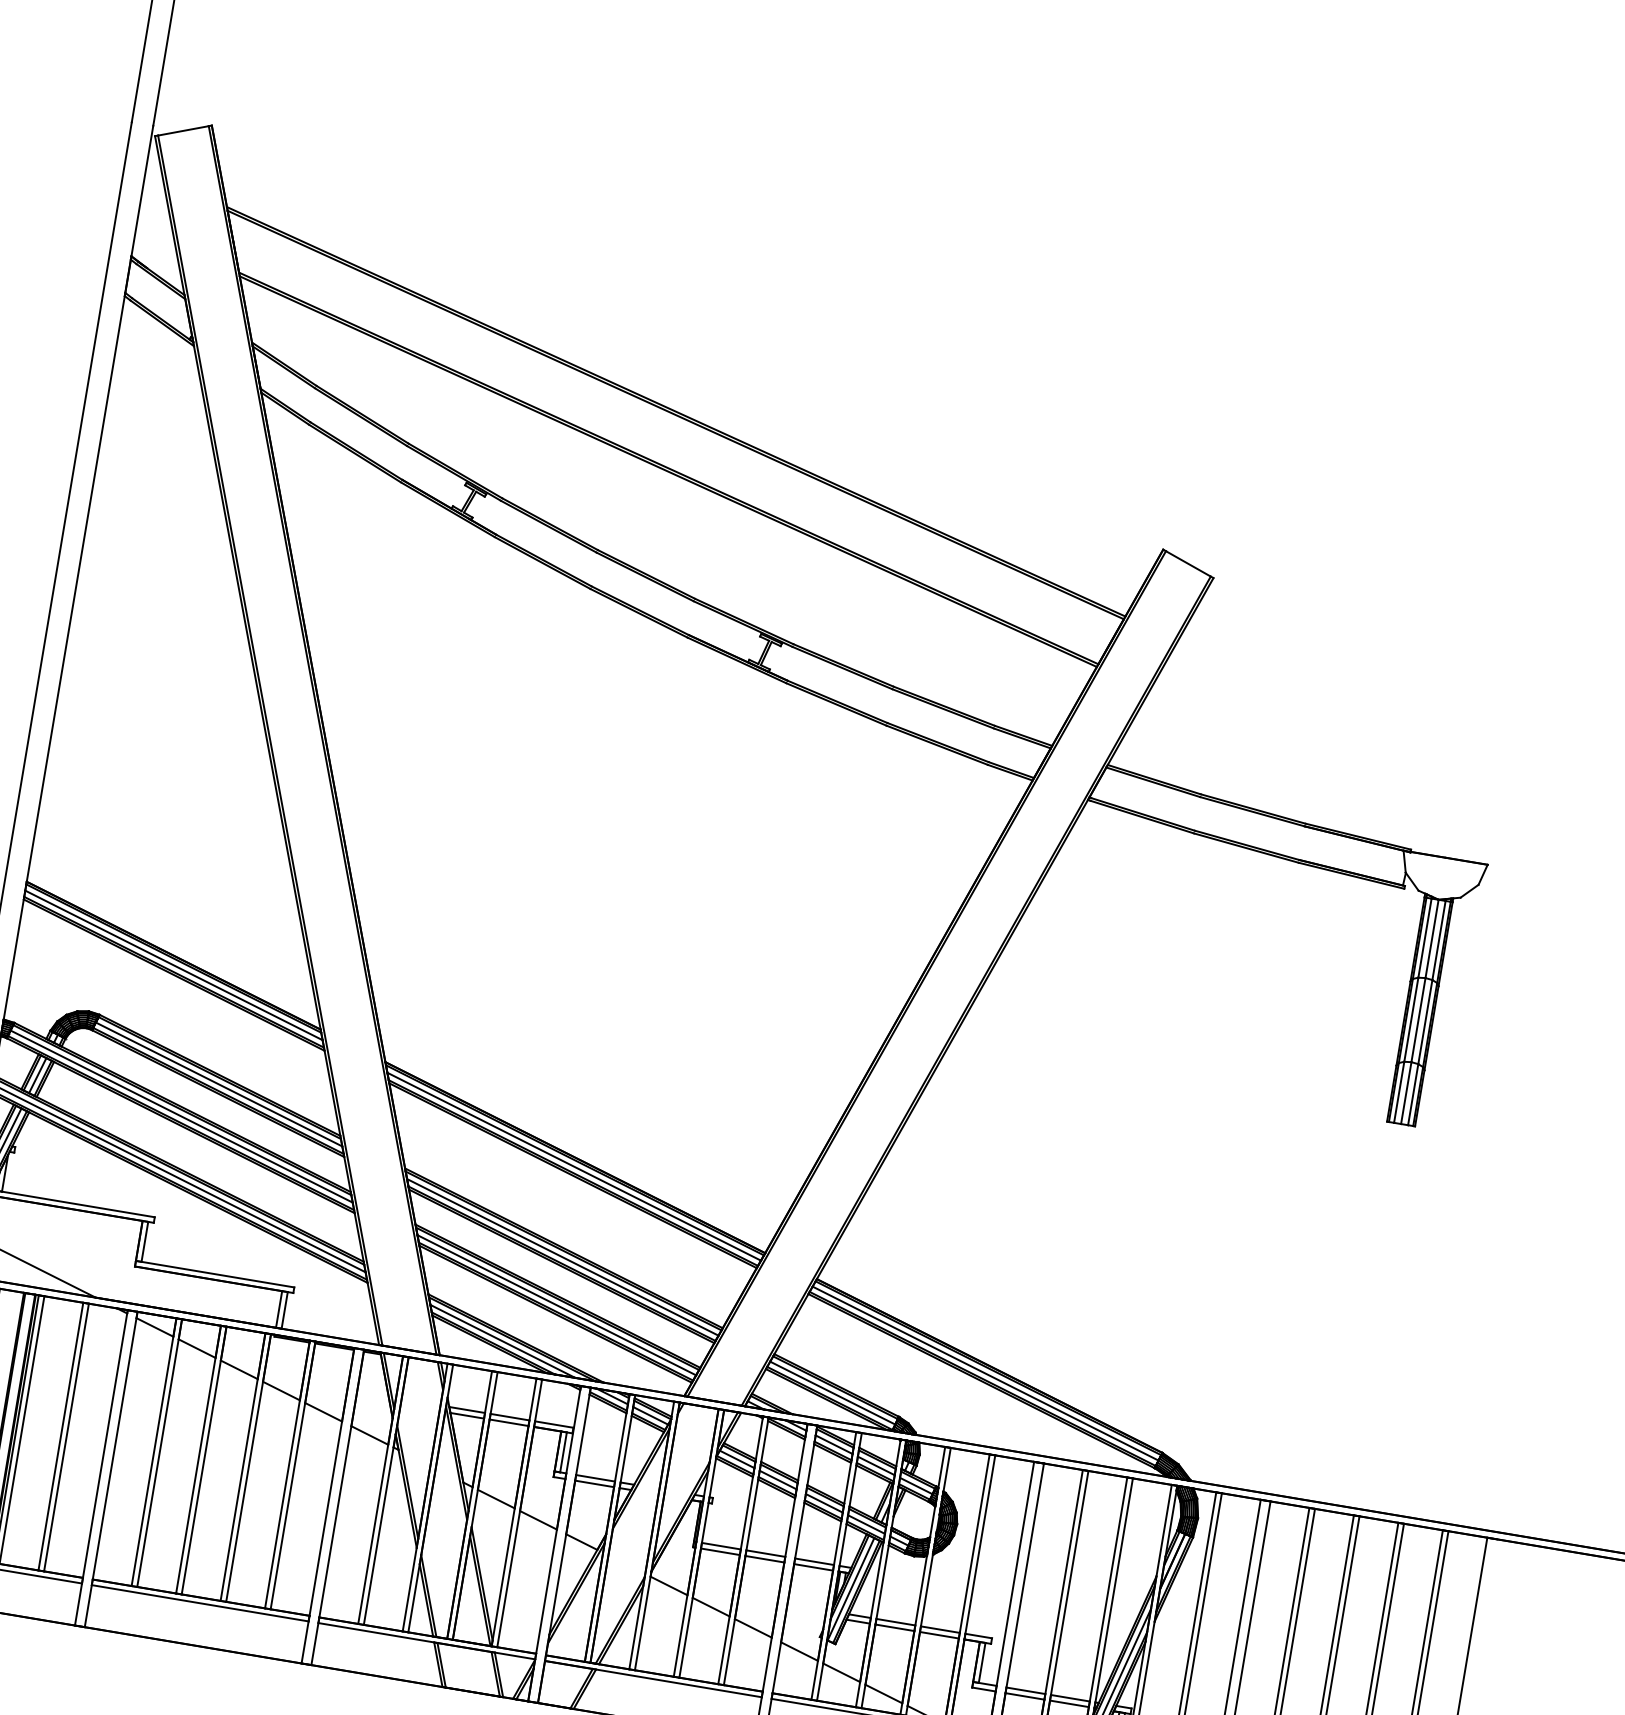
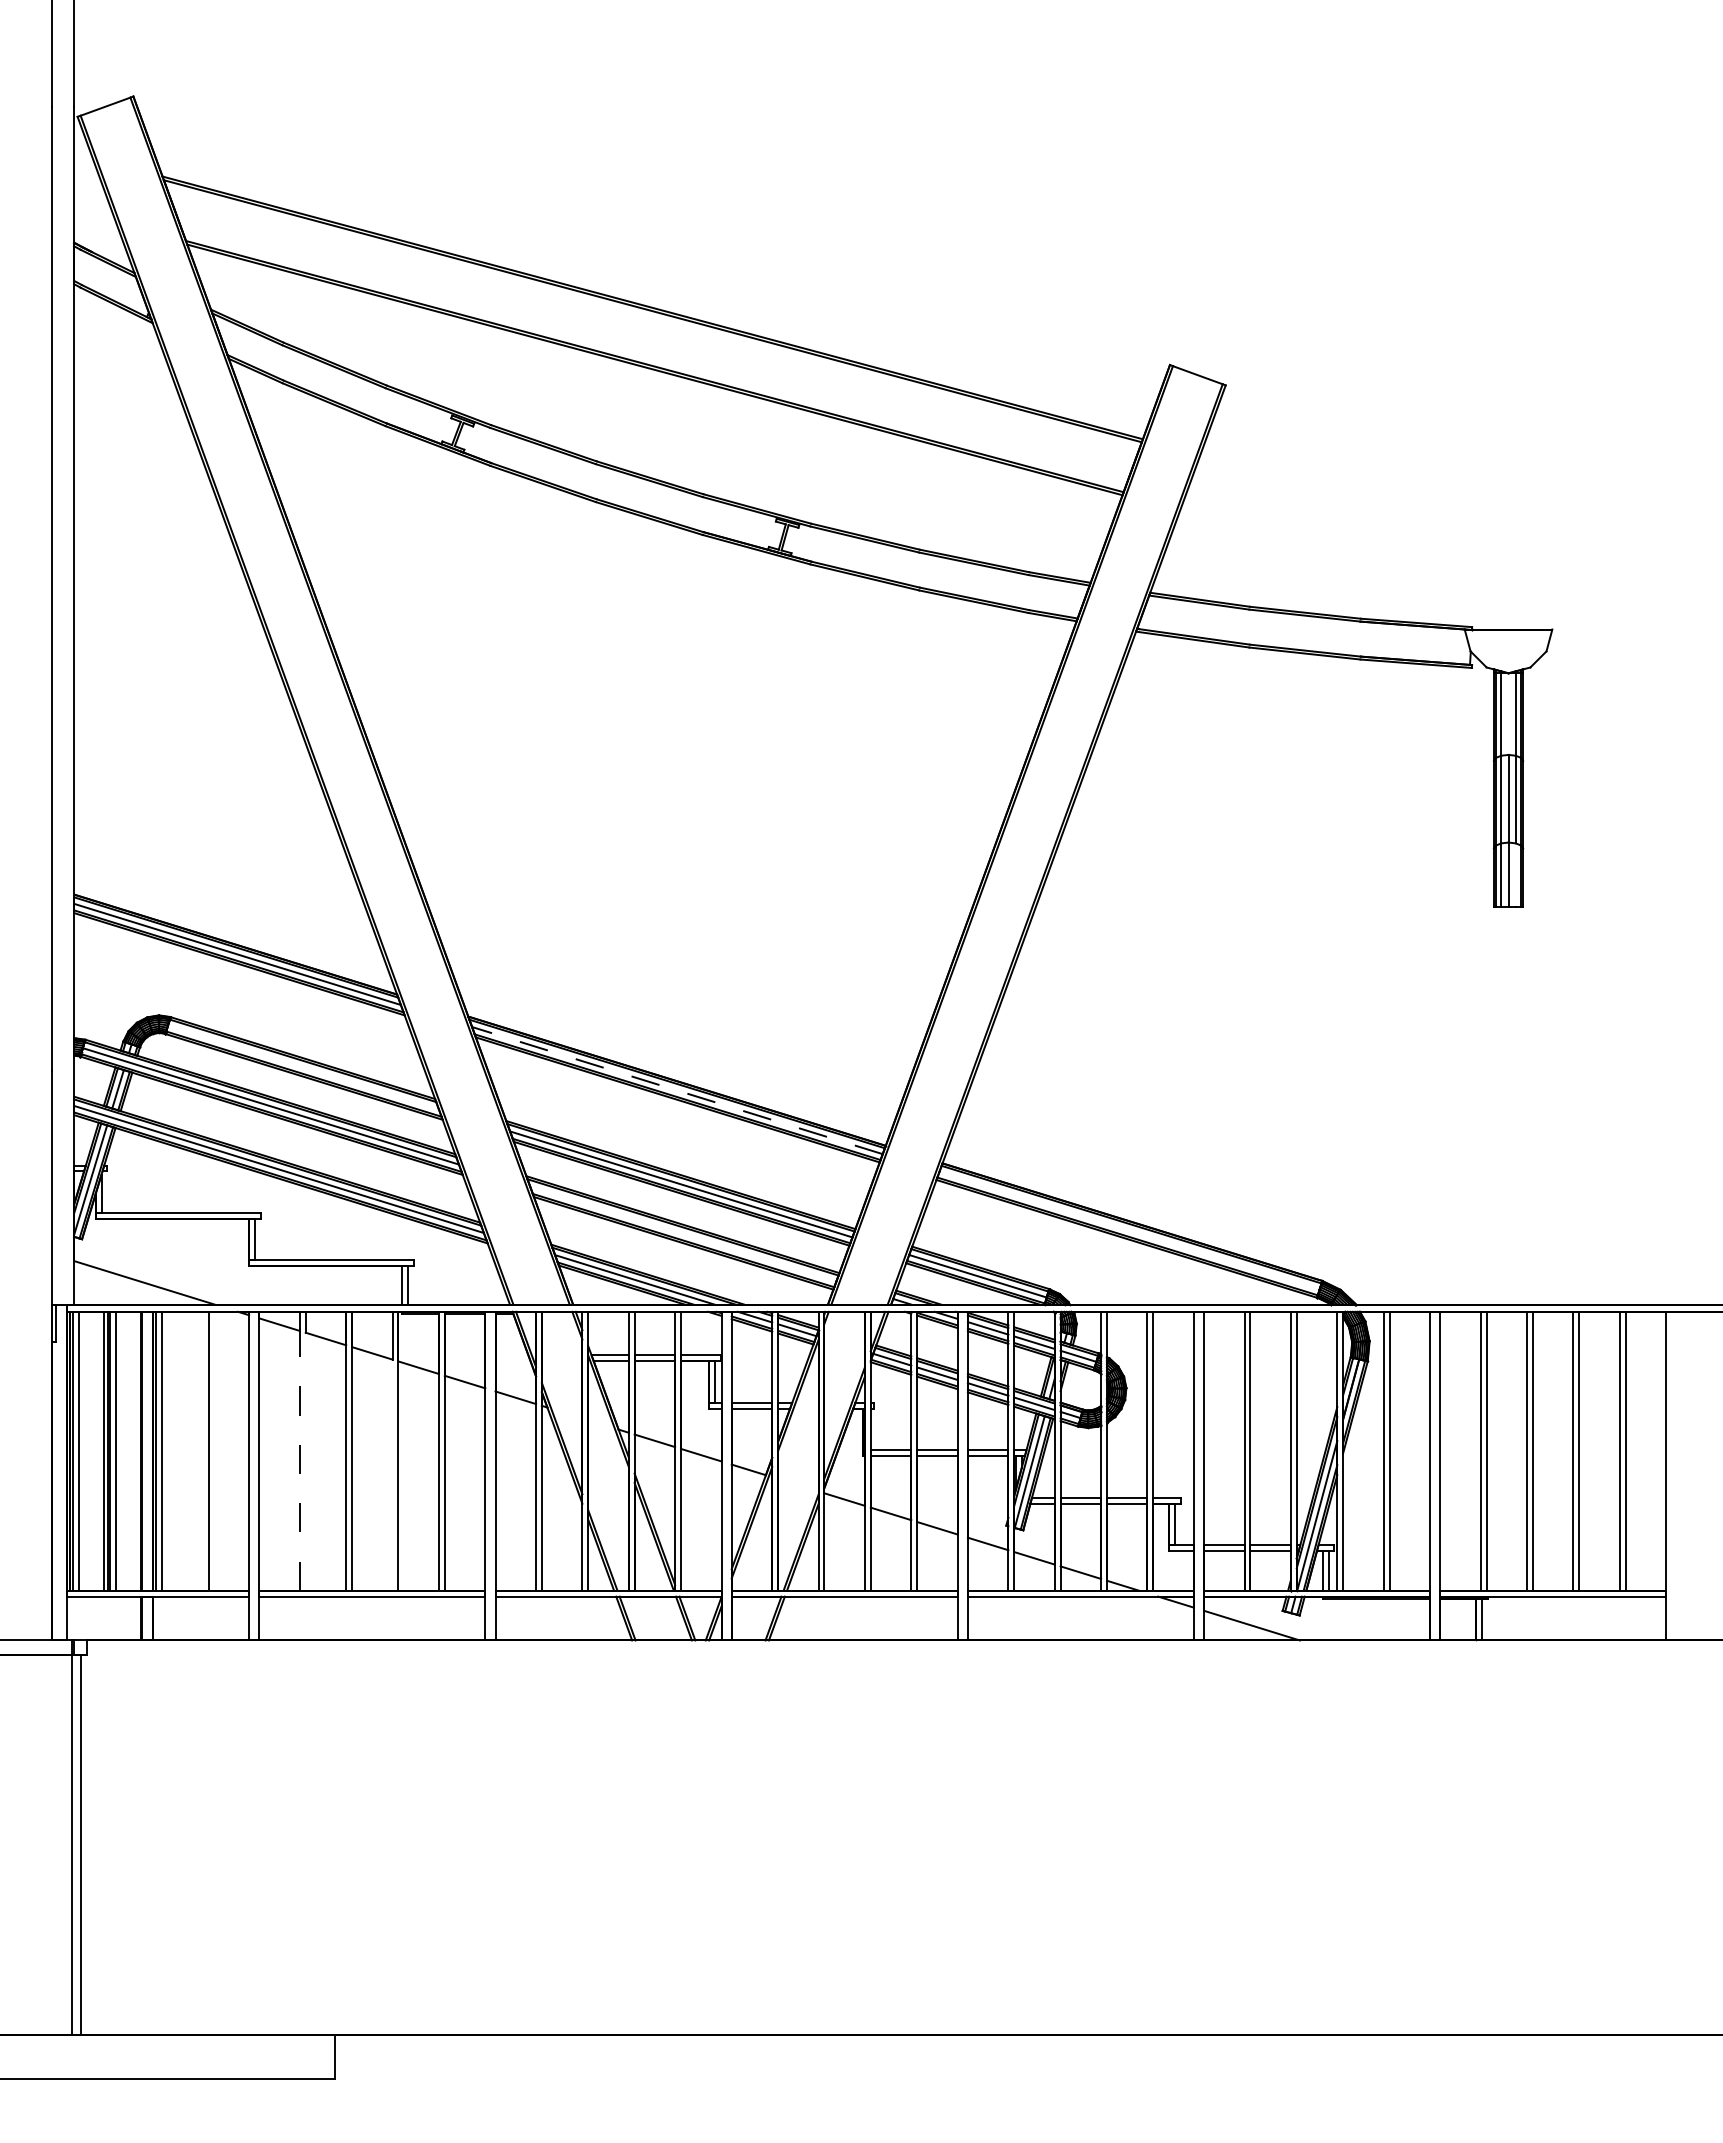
line: (1432, 938) -> (1508, 713), removed
line: (219, 1084) -> (303, 1067), removed
line: (1412, 1094) -> (1515, 875), removed
line: (574, 1166) -> (677, 1090), solid -> dashed
line: (557, 1304) -> (683, 1233), removed
line: (985, 1373) -> (1129, 1230), removed
line: (60, 1435) -> (202, 1450), removed
line: (153, 1452) -> (299, 1451), solid -> dashed
line: (159, 1452) -> (305, 1450), removed
line: (243, 1466) -> (392, 1450), removed

